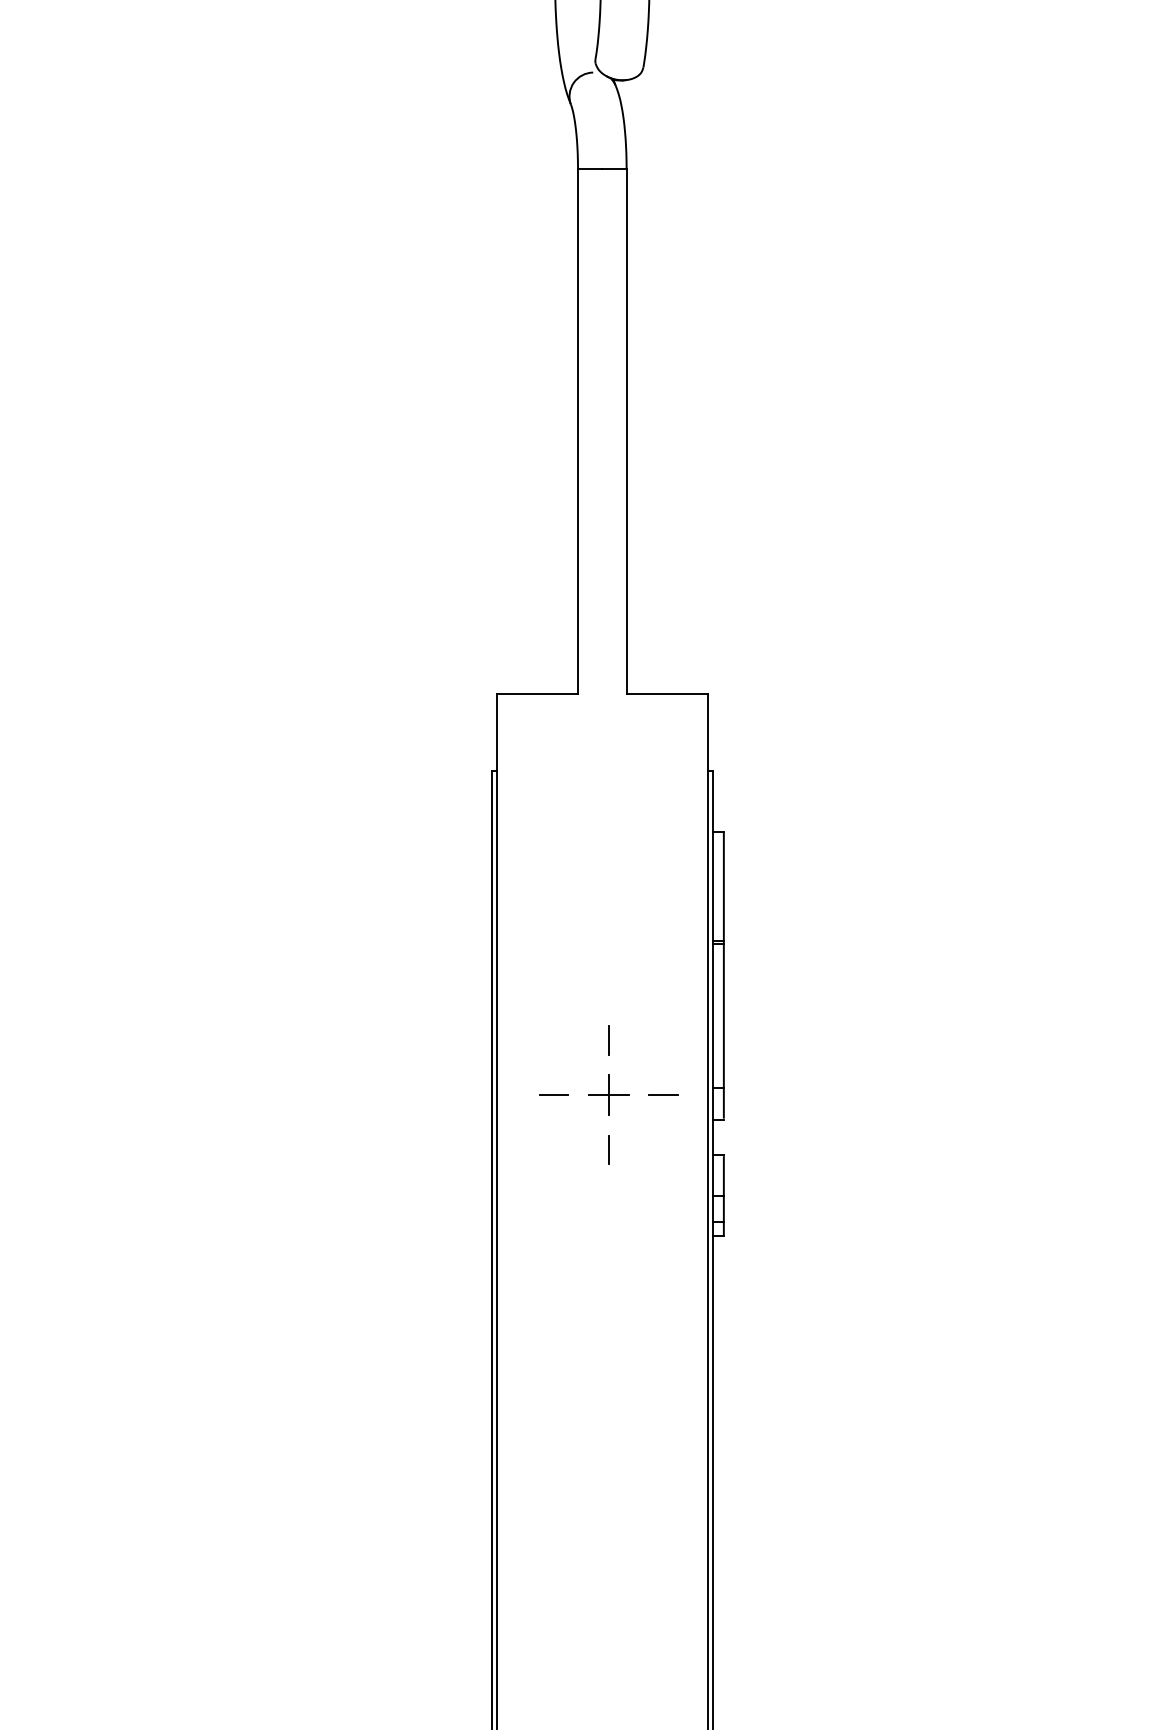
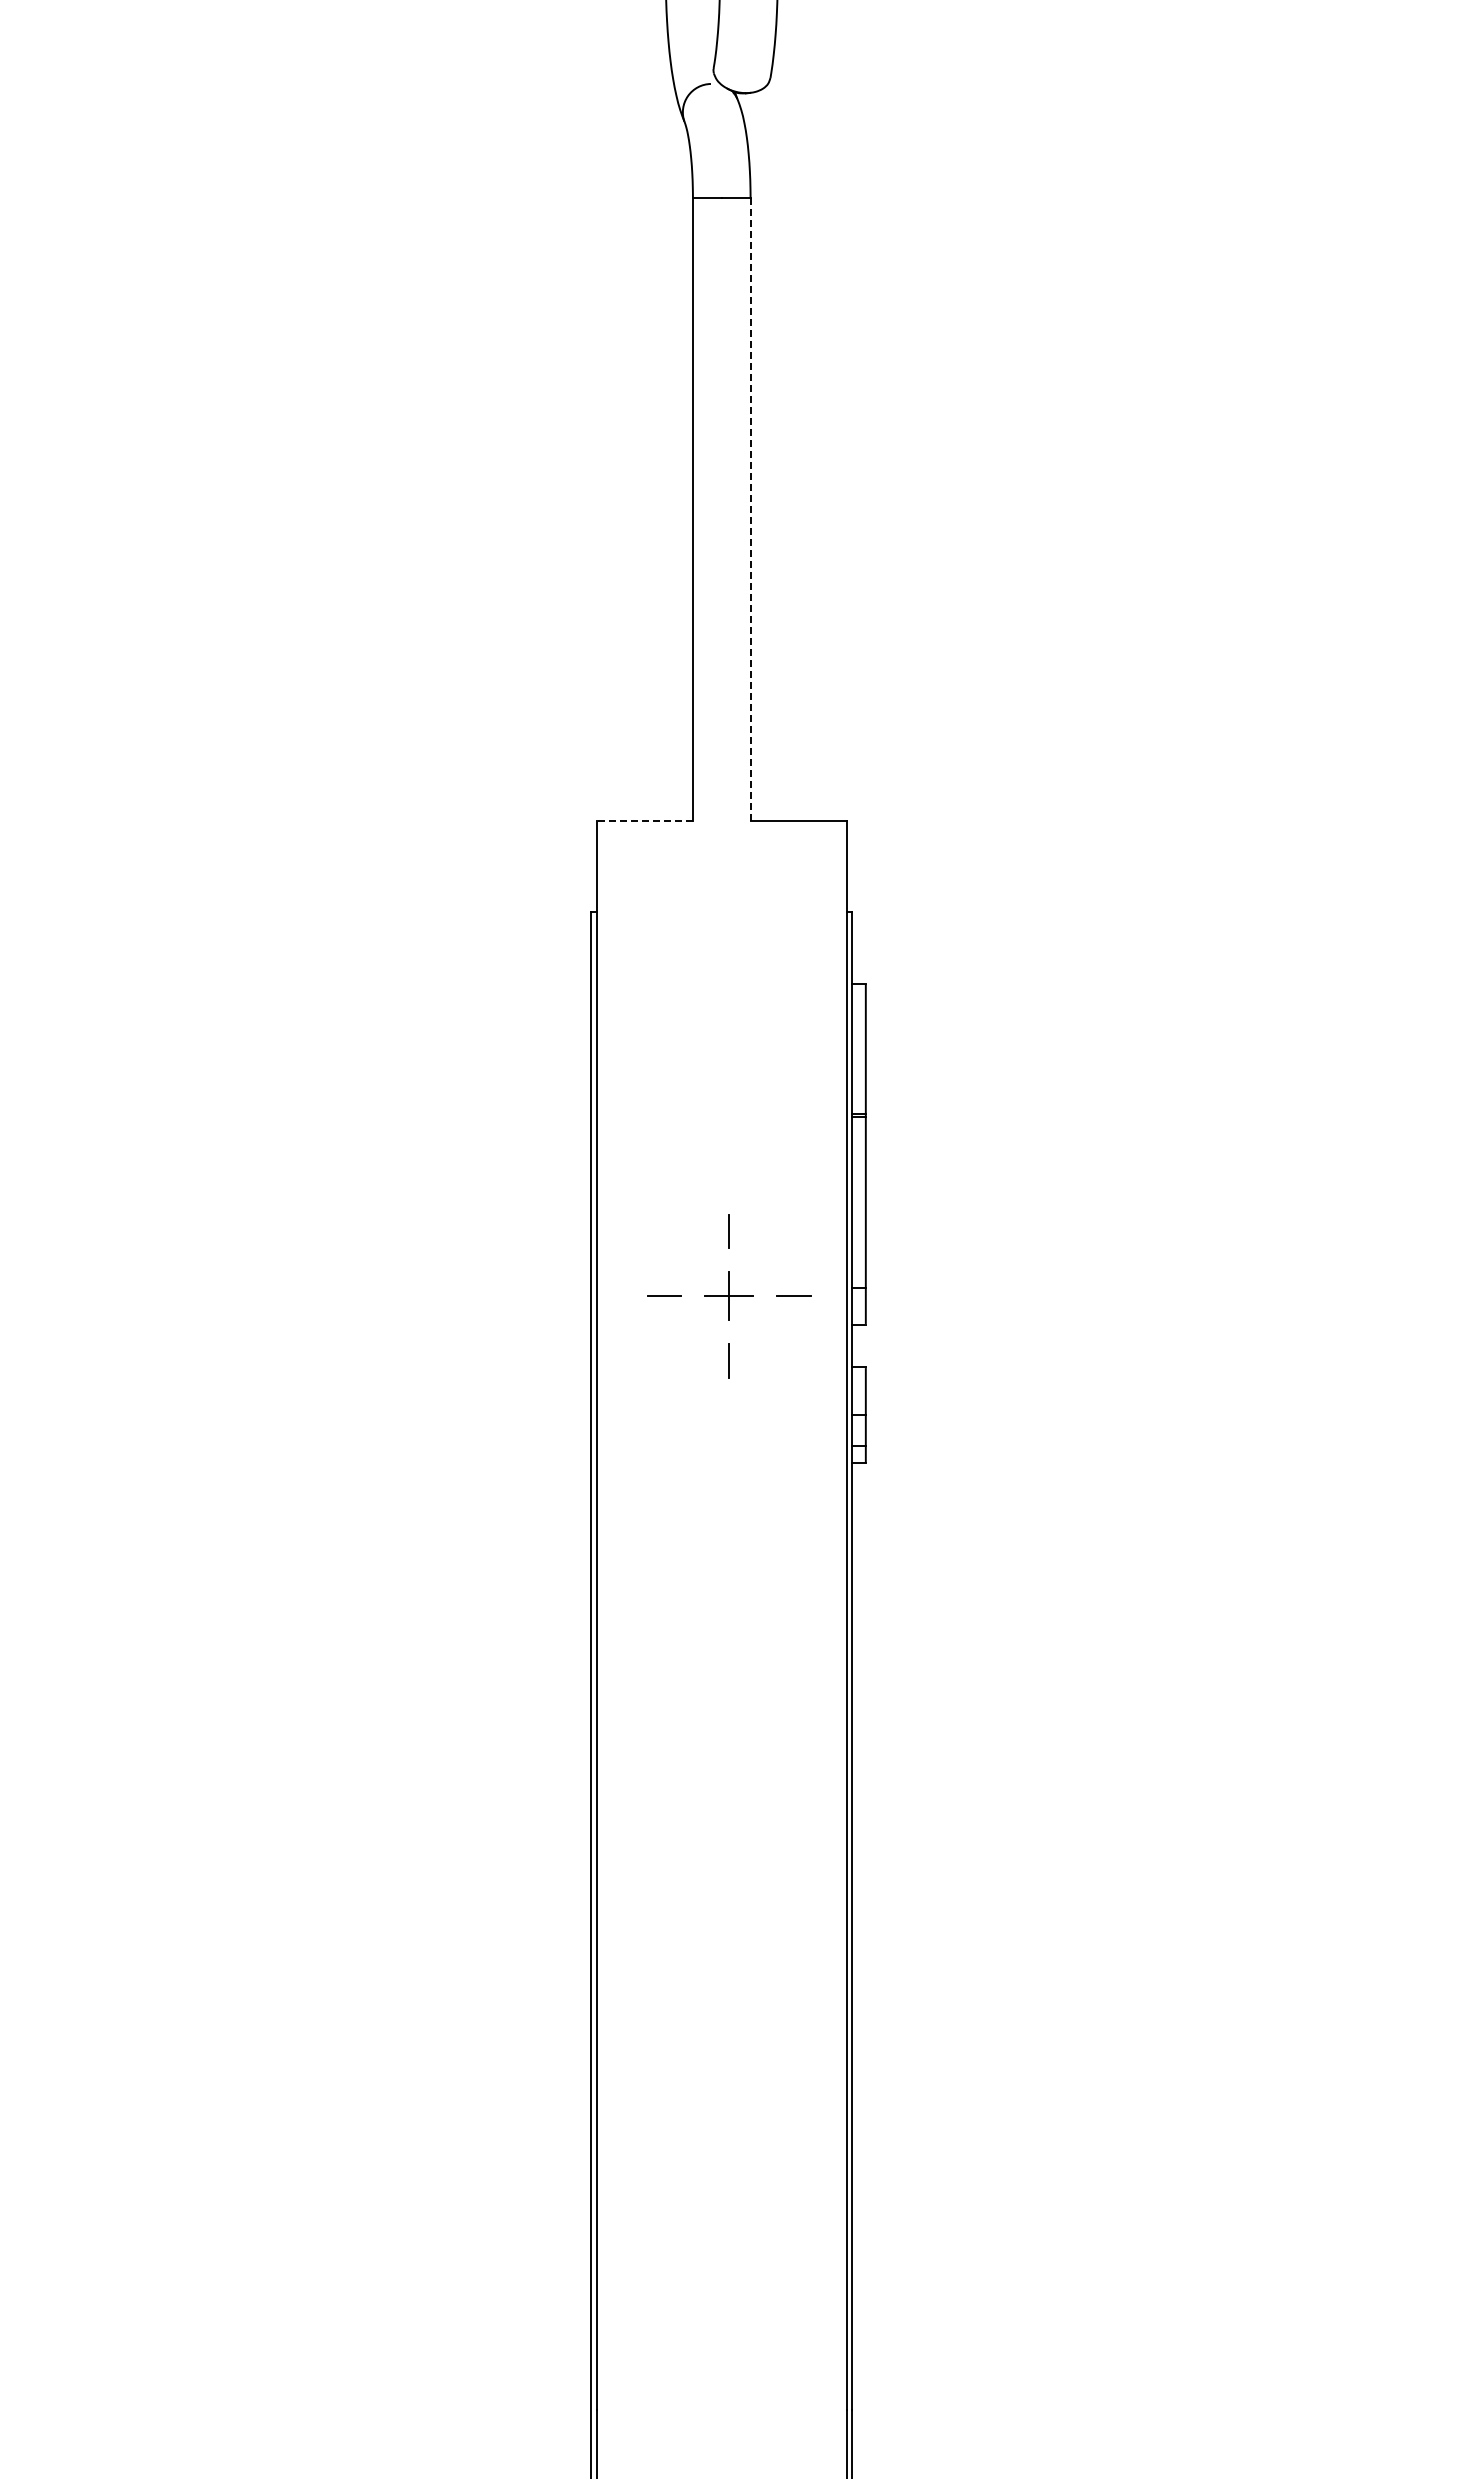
line: (626, 431) -> (750, 509), solid -> dashed
line: (537, 693) -> (644, 820), solid -> dashed

